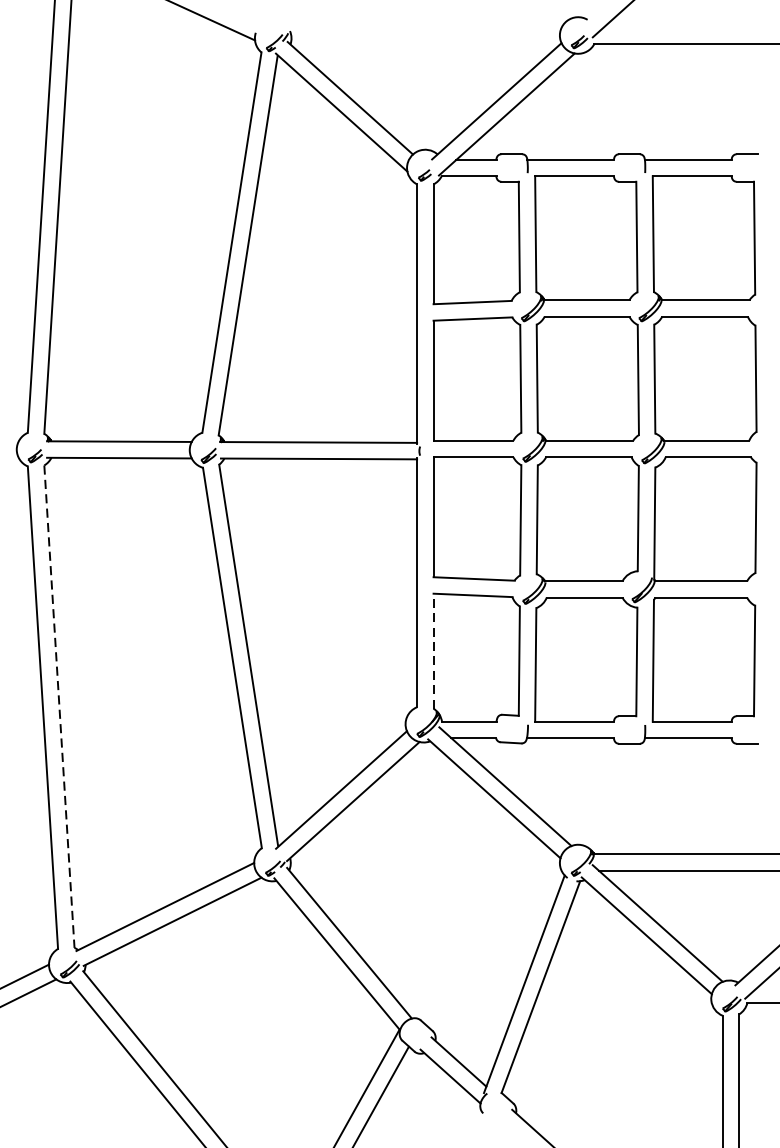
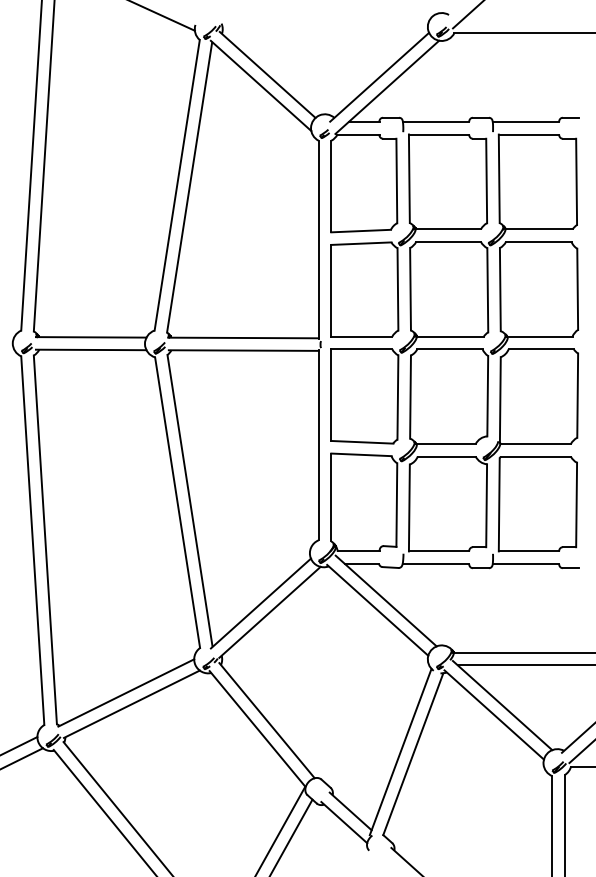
line: (433, 651) -> (331, 497), dashed -> solid
line: (59, 706) -> (45, 539), dashed -> solid

